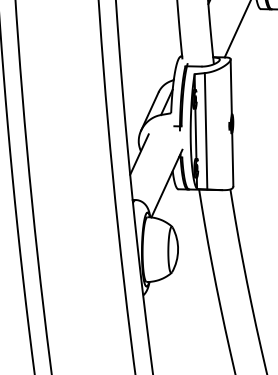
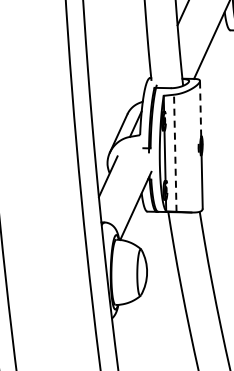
line: (231, 87) -> (200, 109), solid -> dashed
line: (206, 130) -> (175, 152), solid -> dashed

